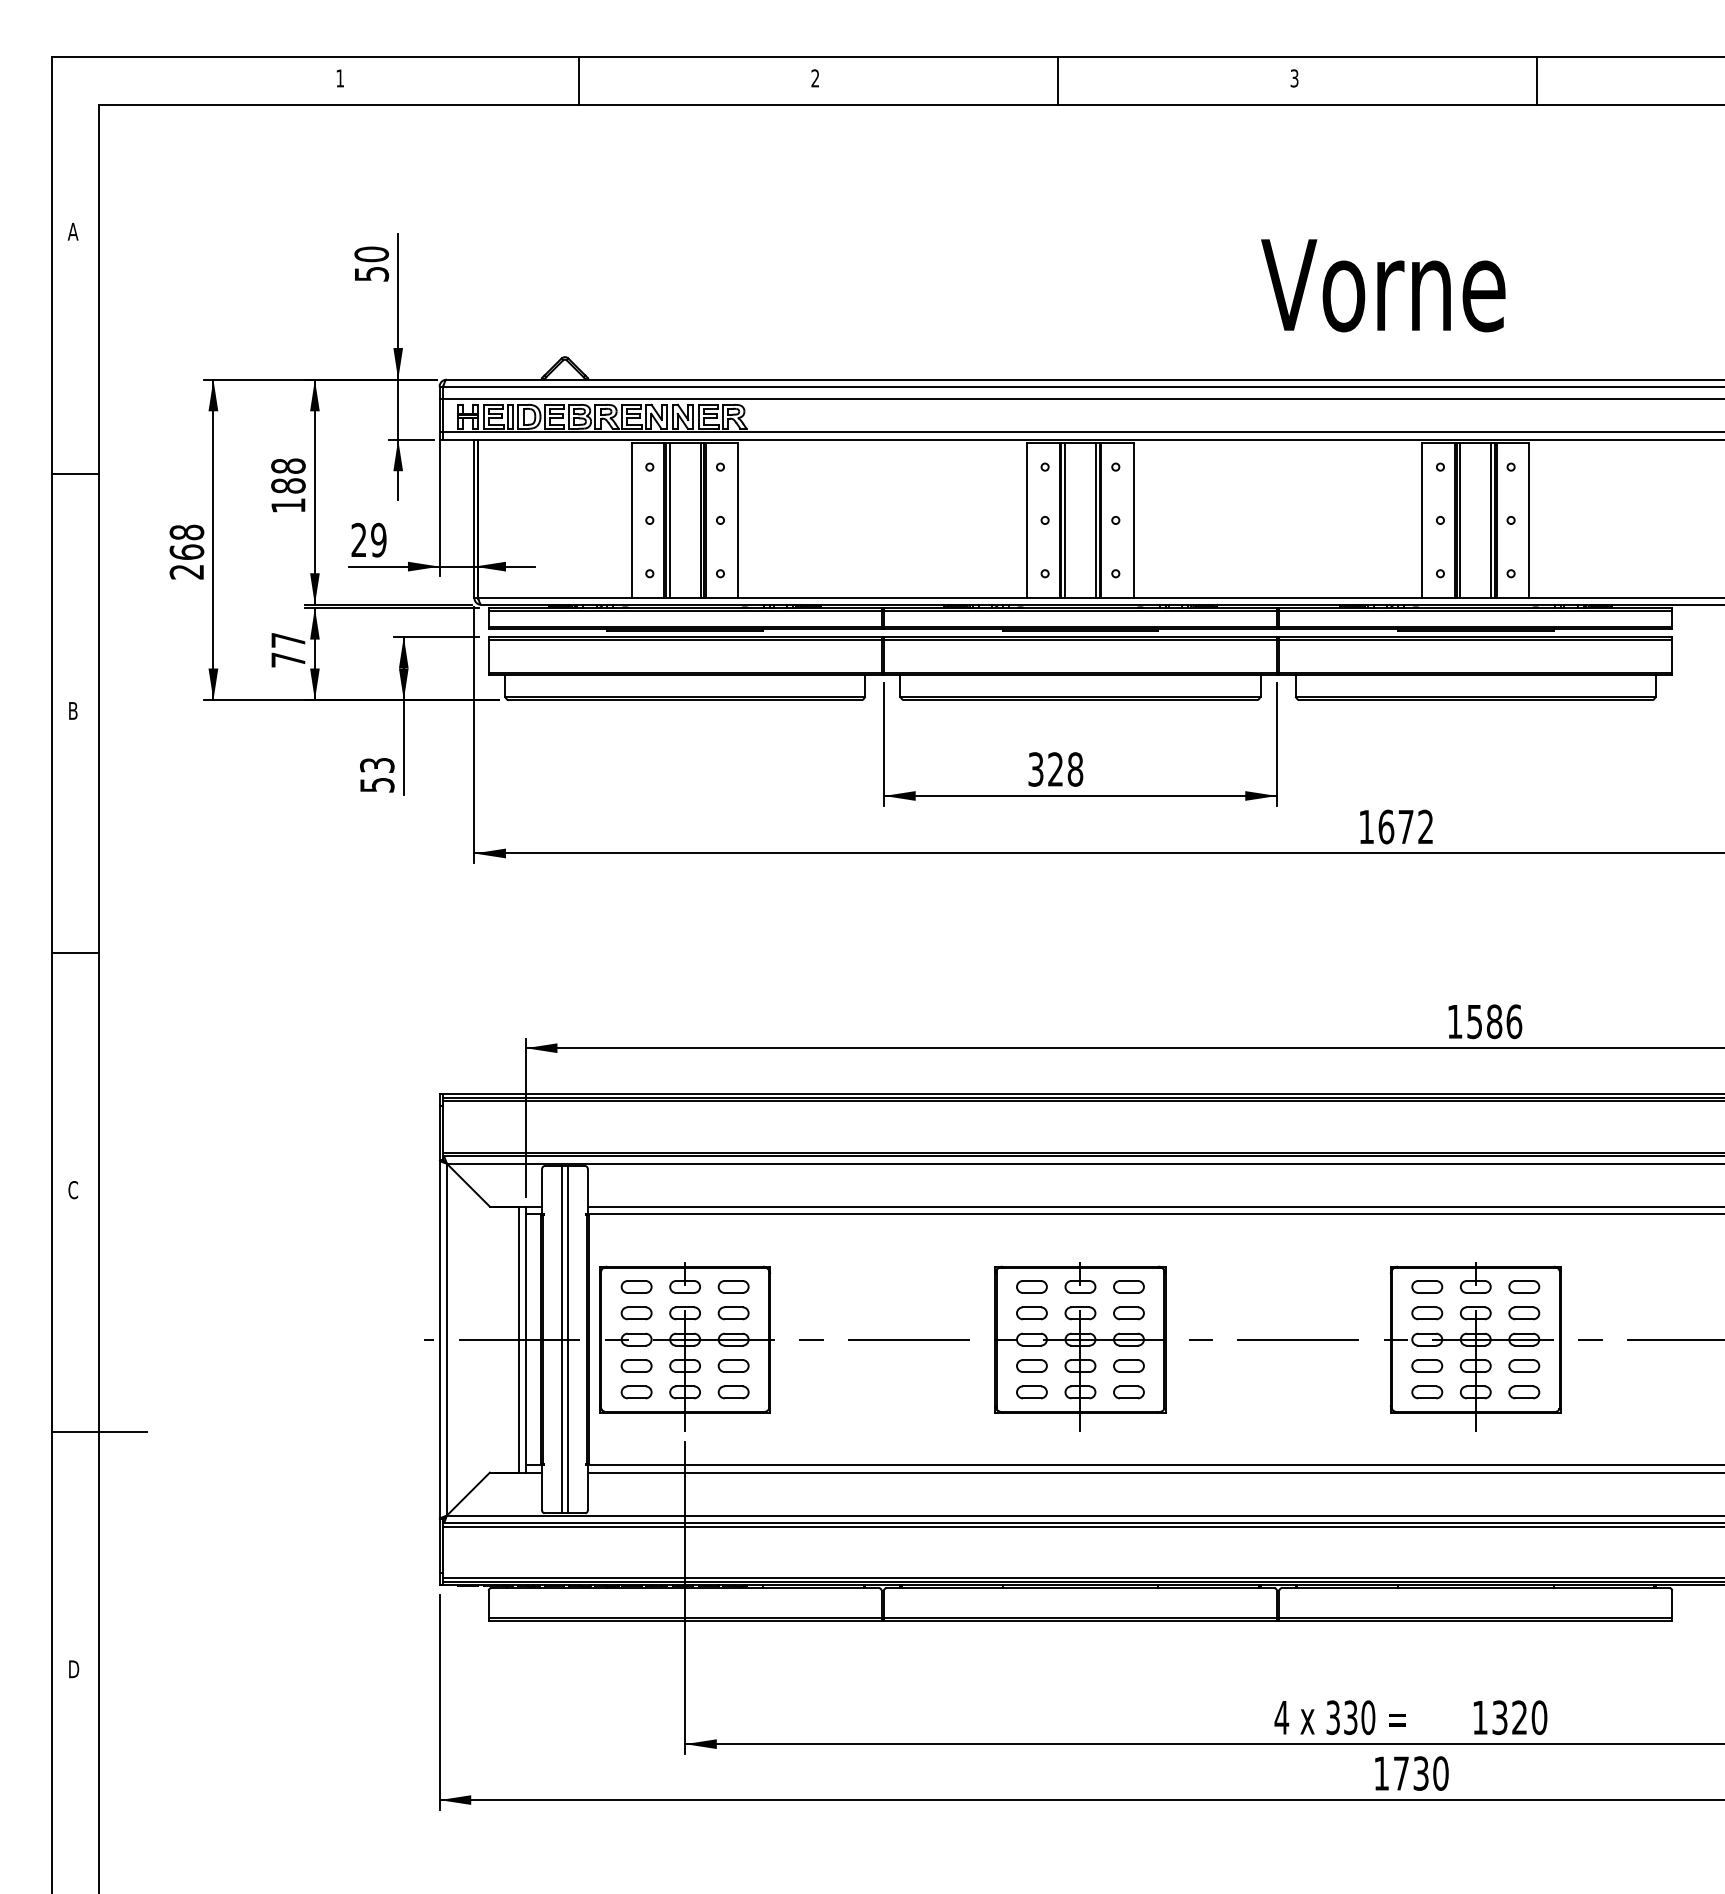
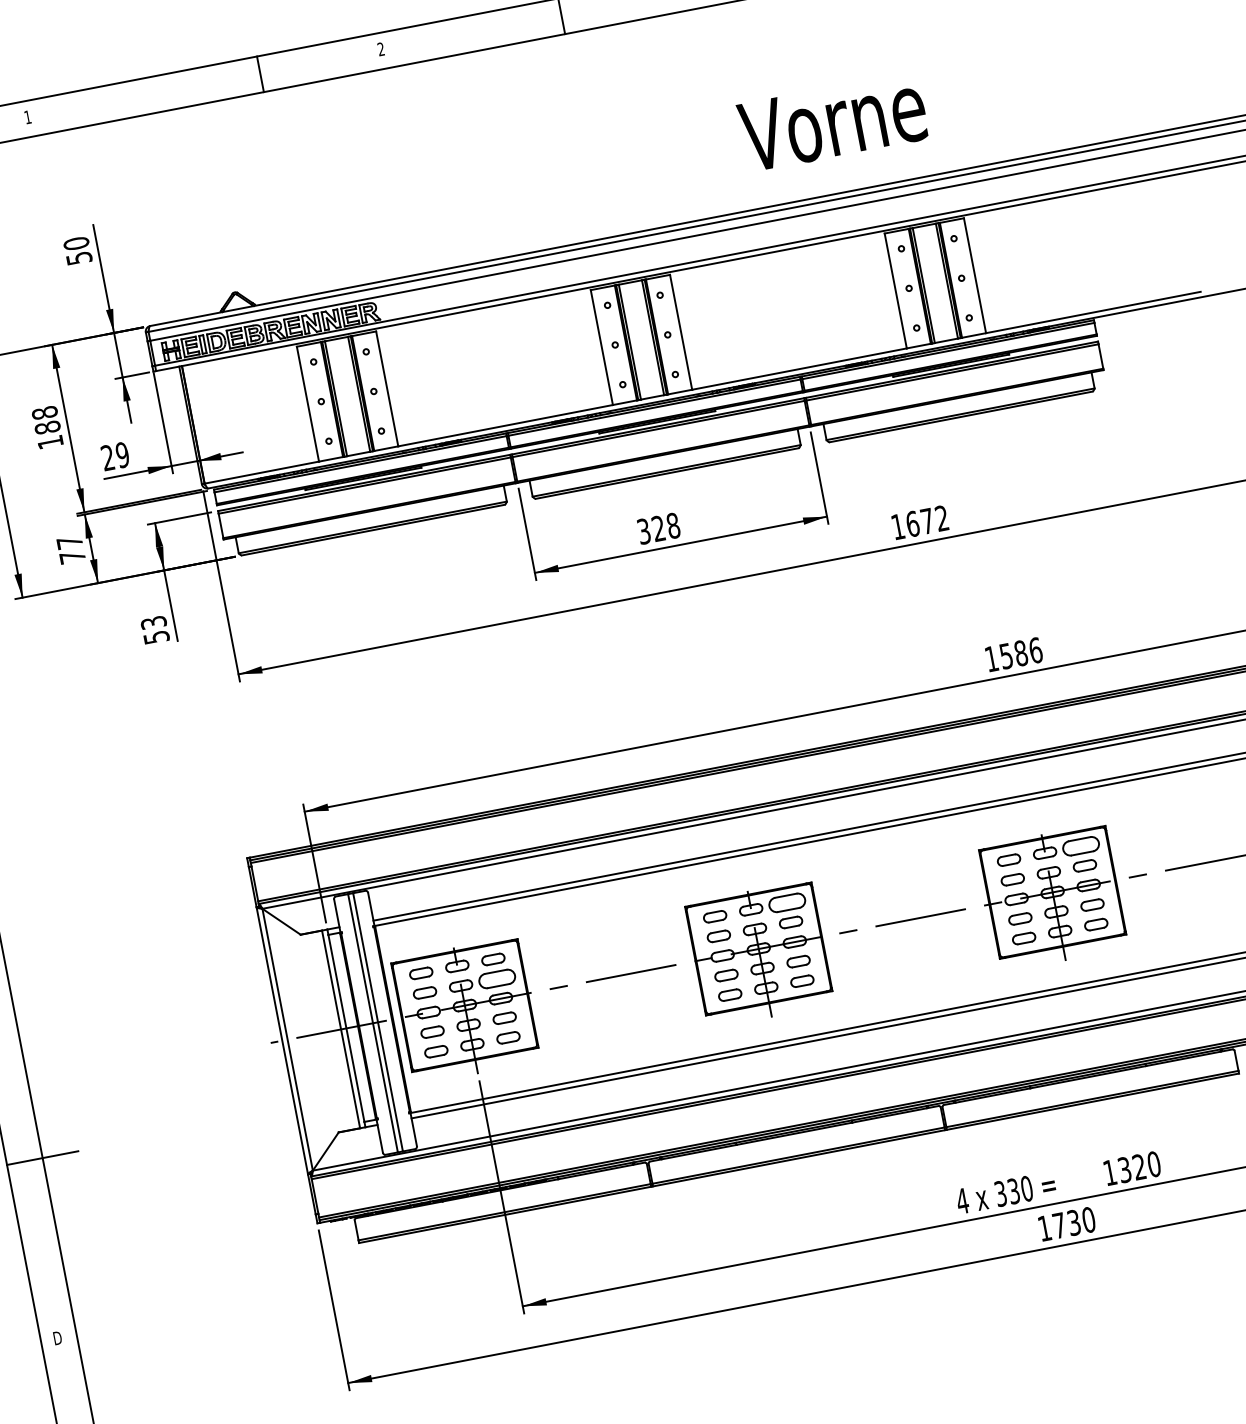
line: (578, 80) -> (260, 74), moved
part: (1128, 1286) -> (786, 902), size x1.6
part: (1524, 1286) -> (1081, 845), size x1.6
part: (733, 1313) -> (497, 979), size x1.6

